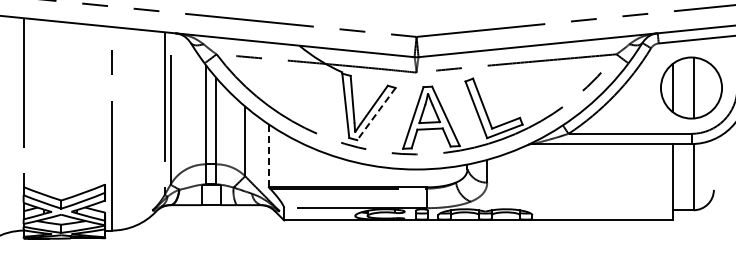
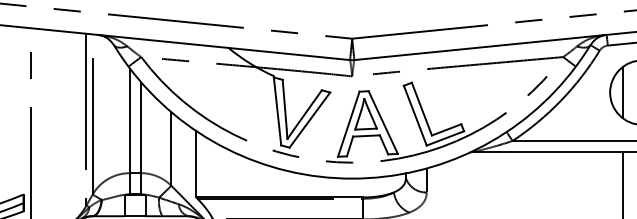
line: (376, 114) -> (309, 120), dashed -> solid
line: (268, 155) -> (195, 163), dashed -> solid

